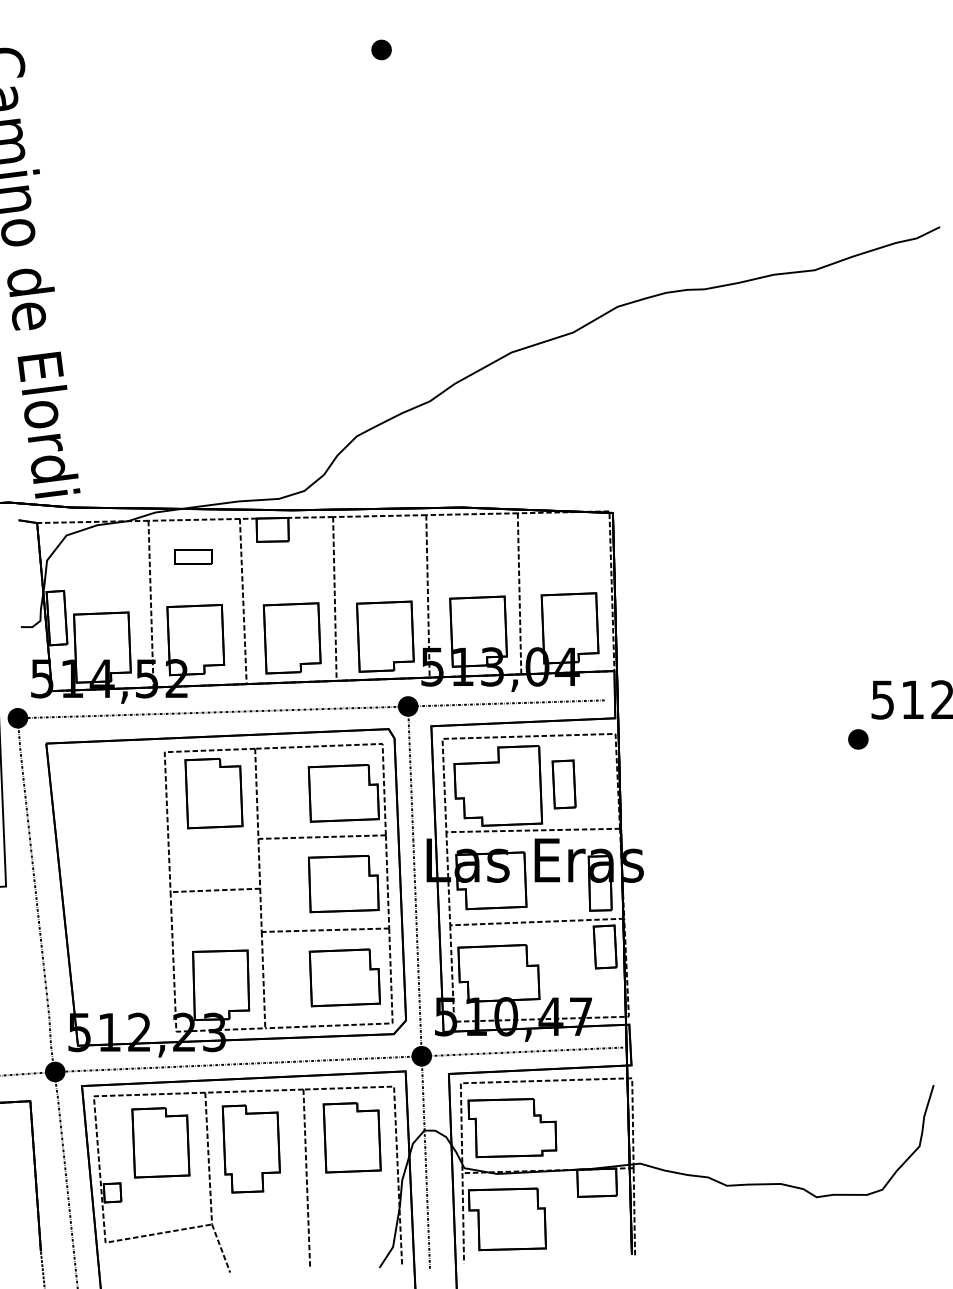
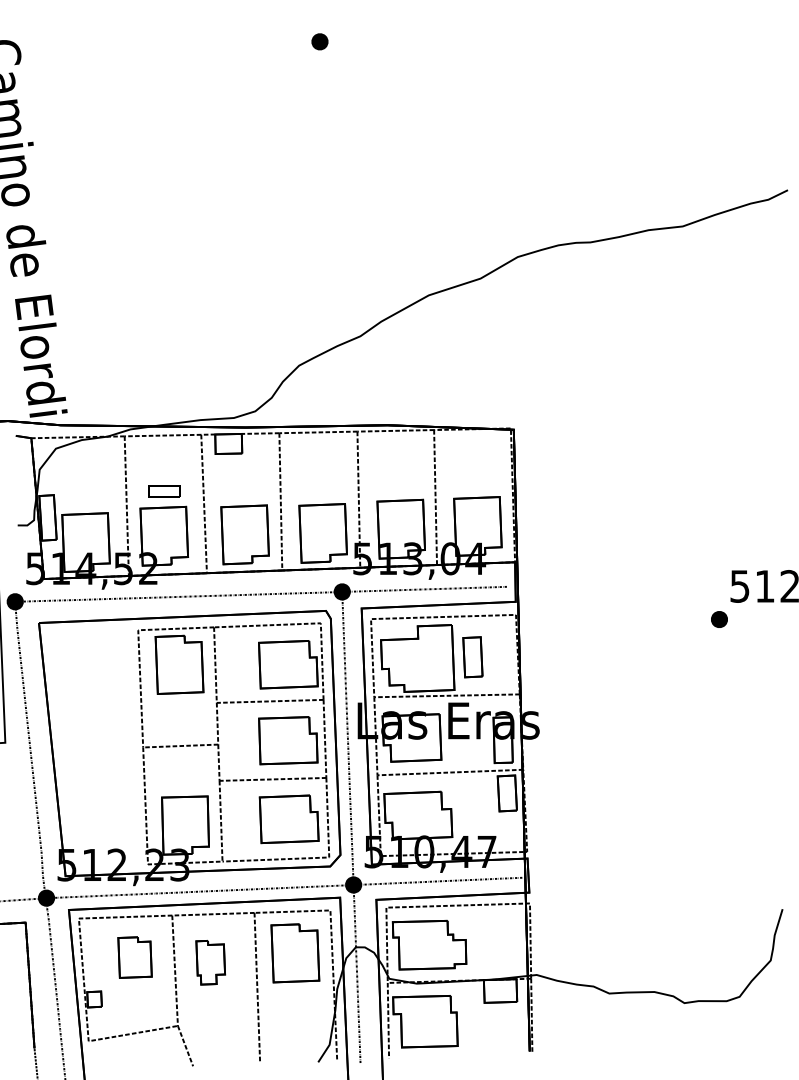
part: (193, 556) -> (164, 490), moved
part: (160, 1142) -> (134, 957), size x0.7
part: (250, 1148) -> (210, 962), size x0.6

